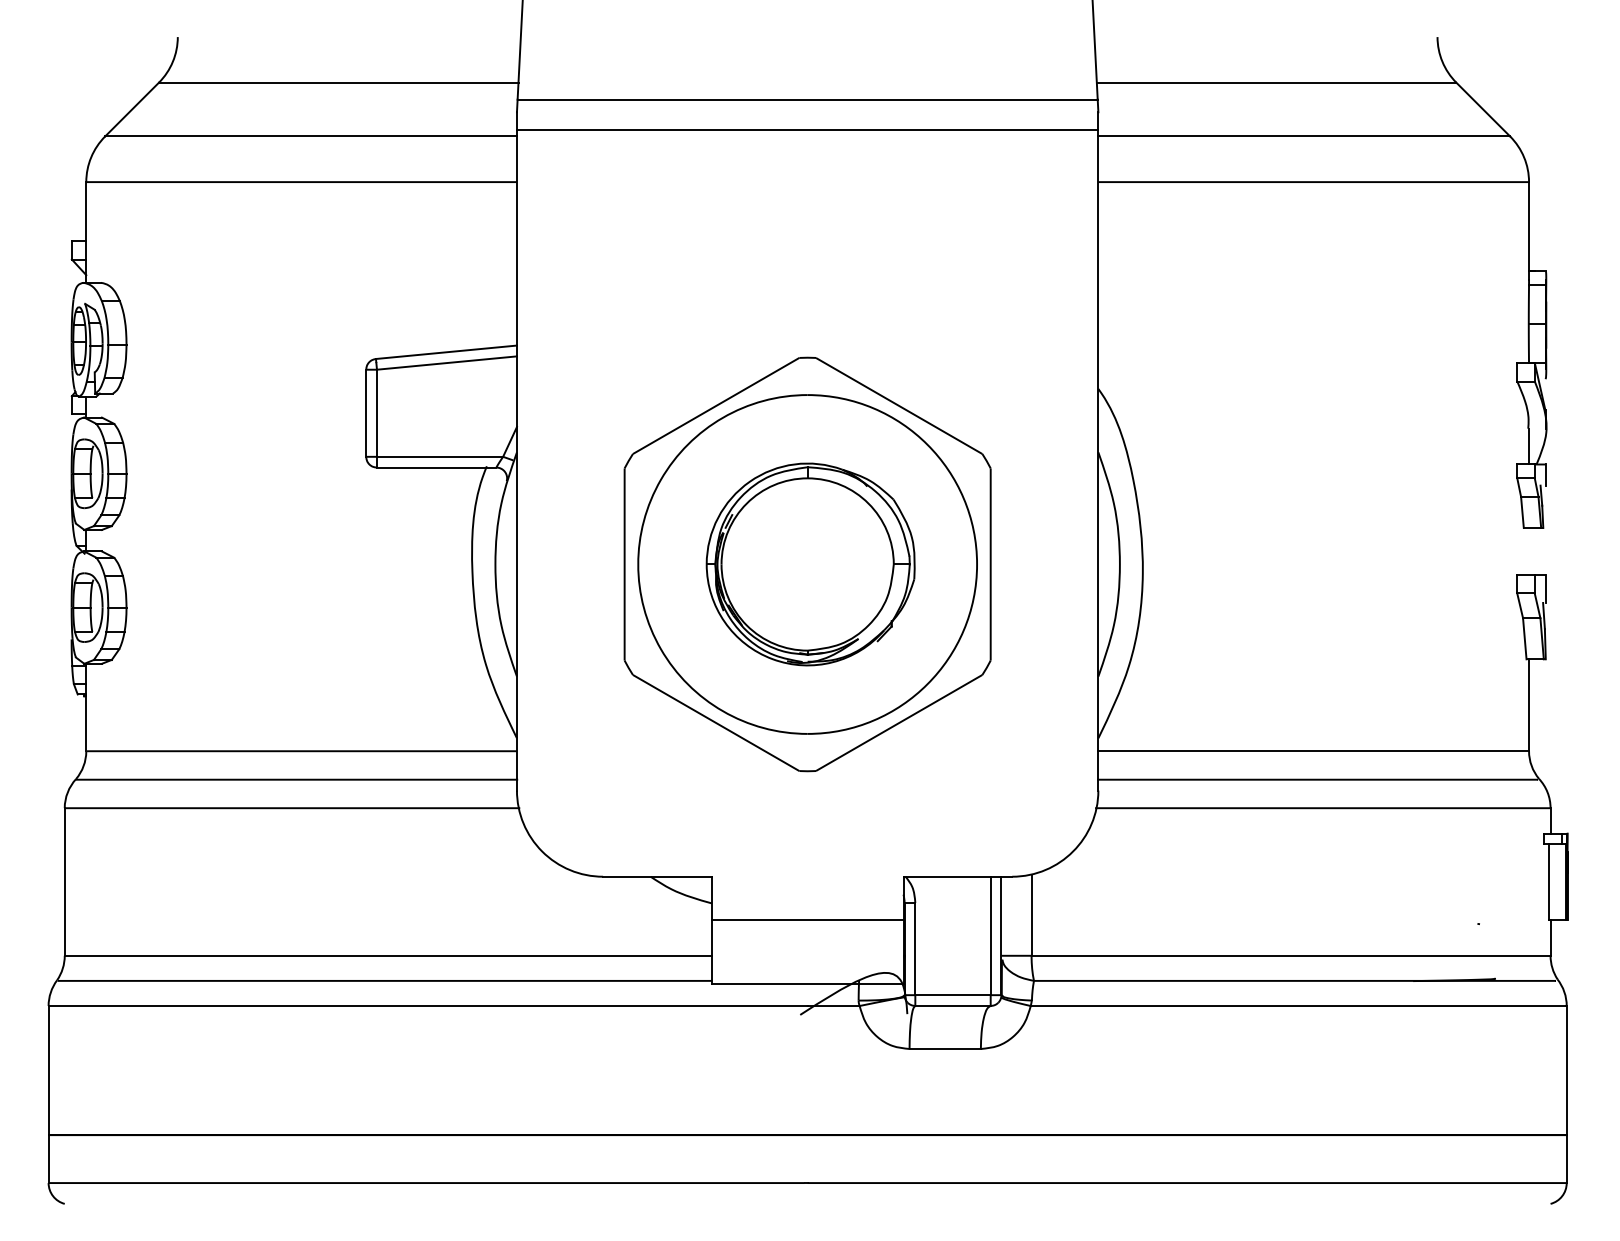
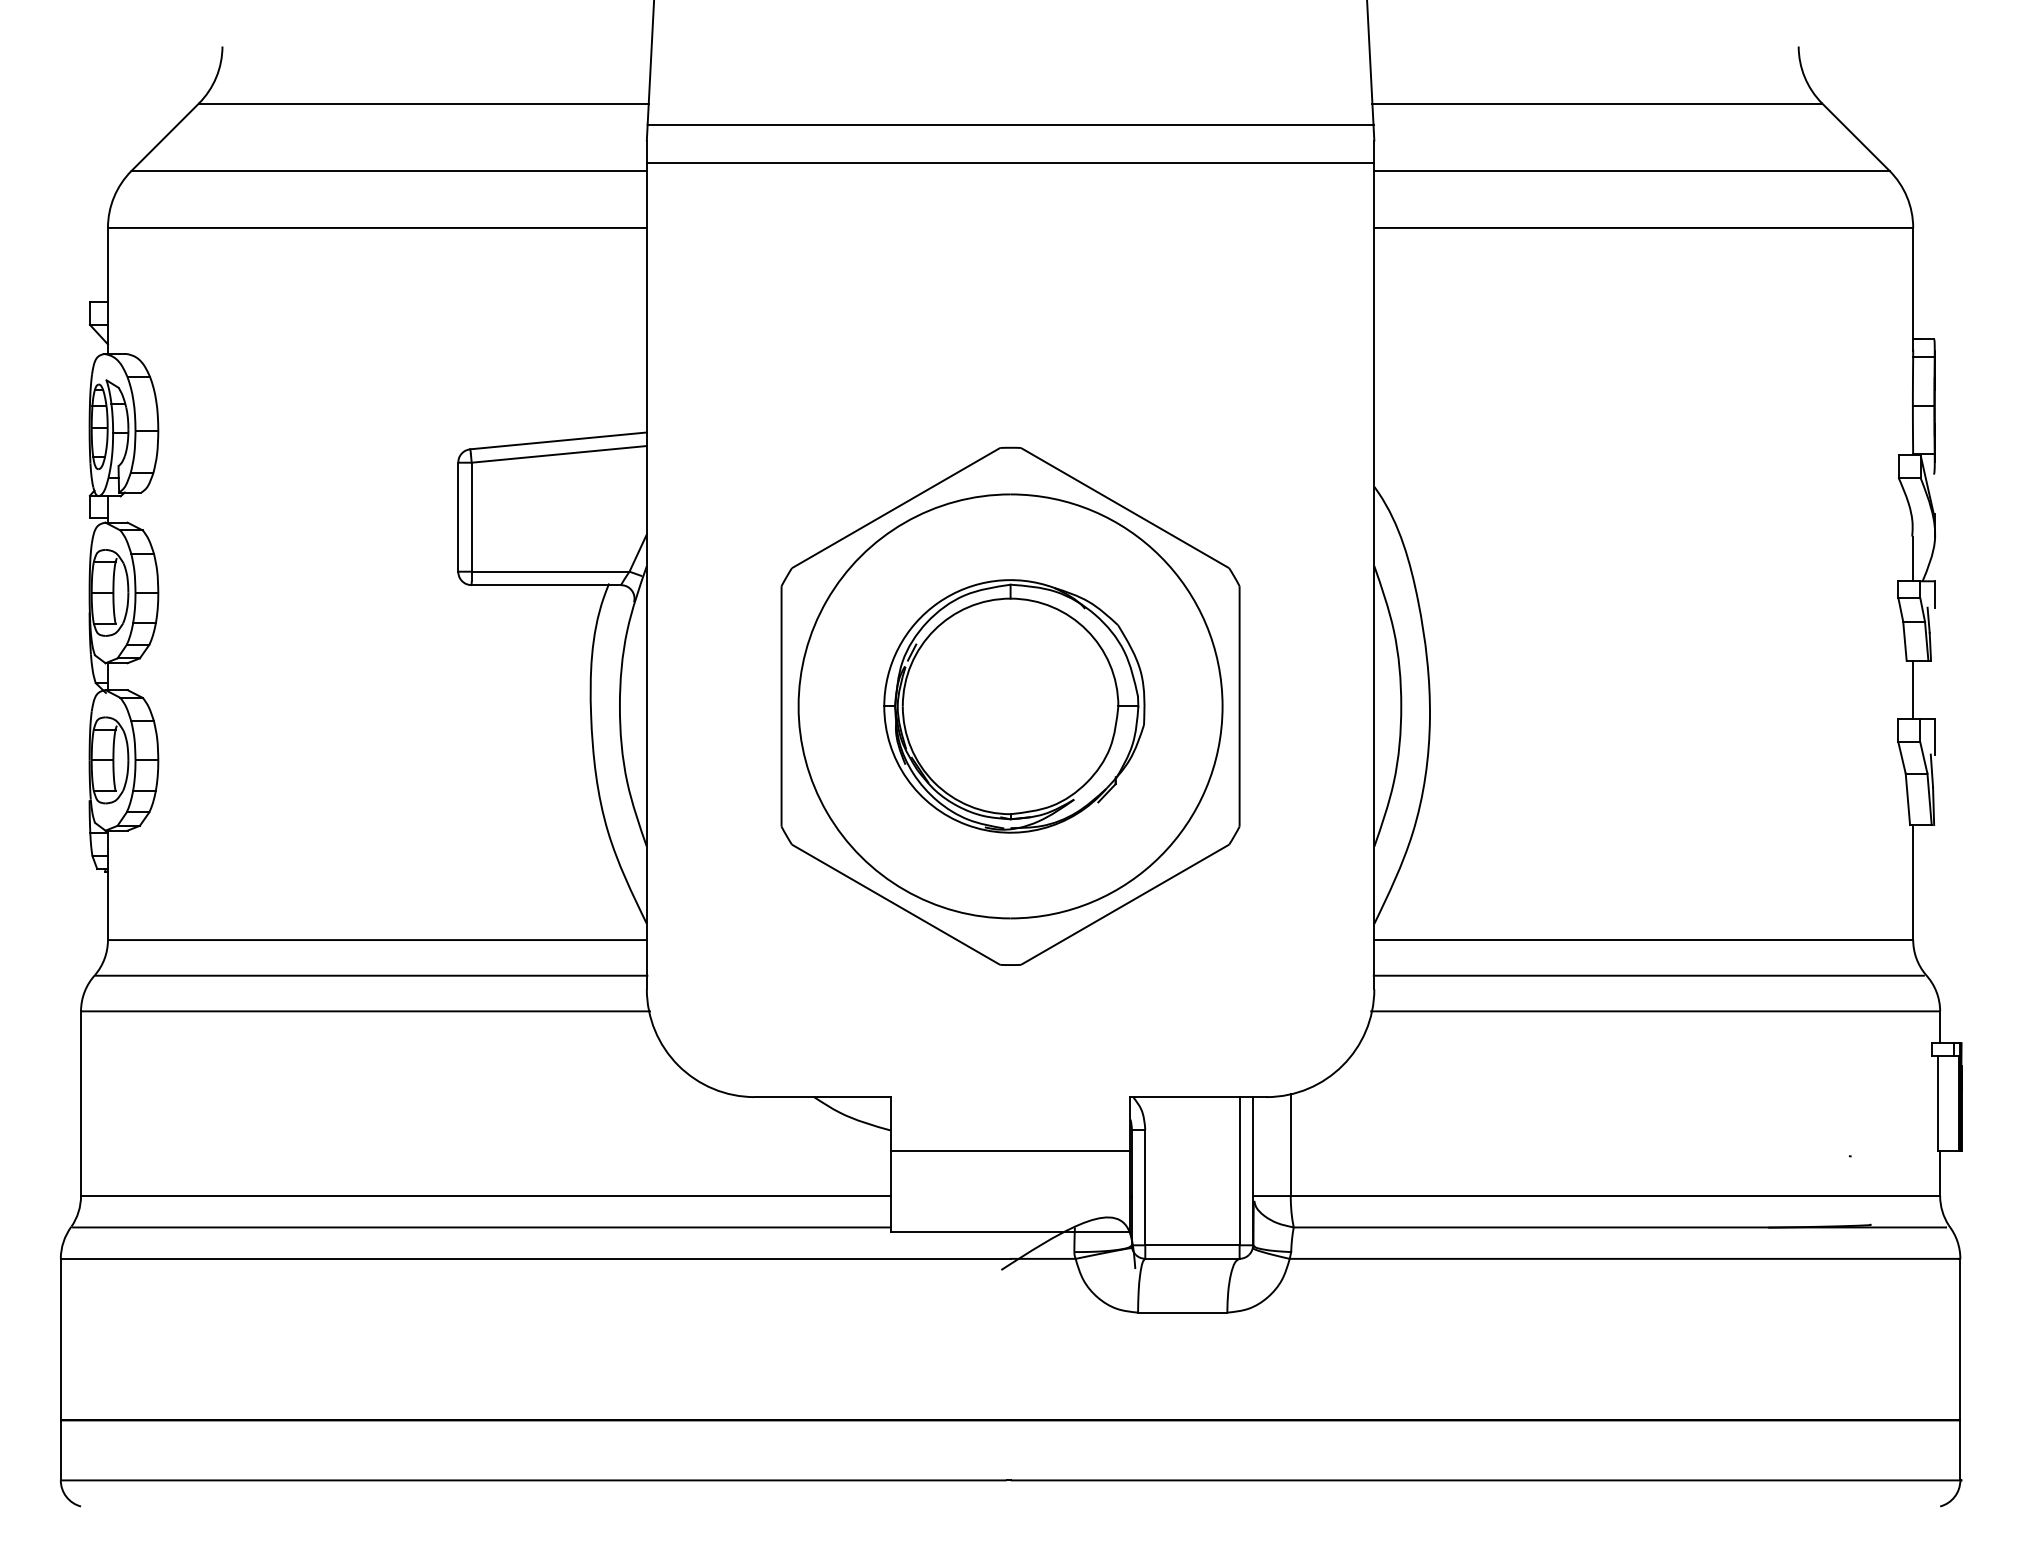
line: (1529, 550) -> (1913, 689), added

